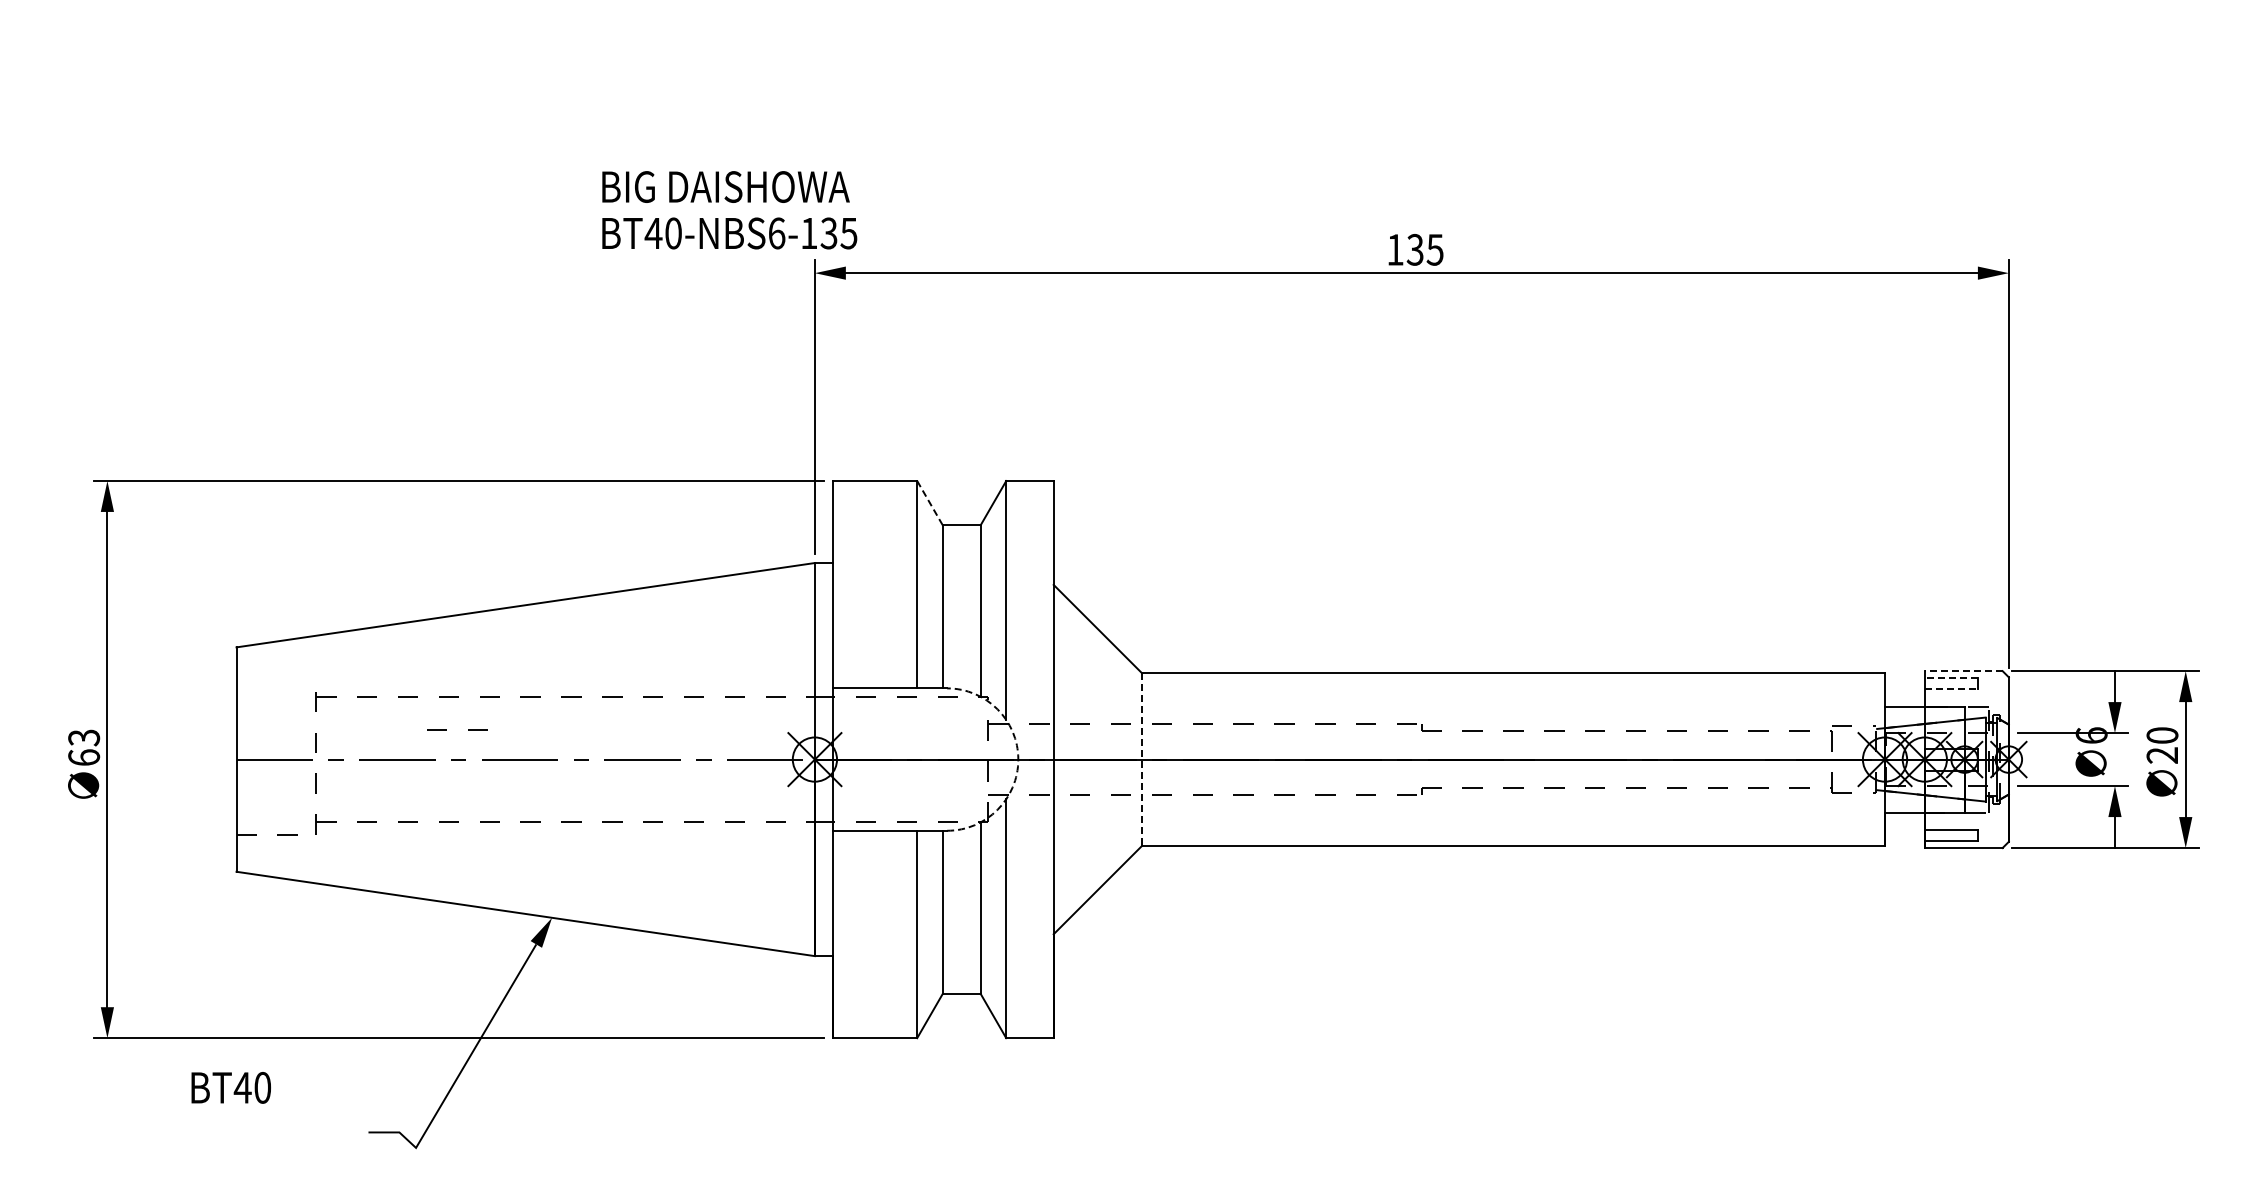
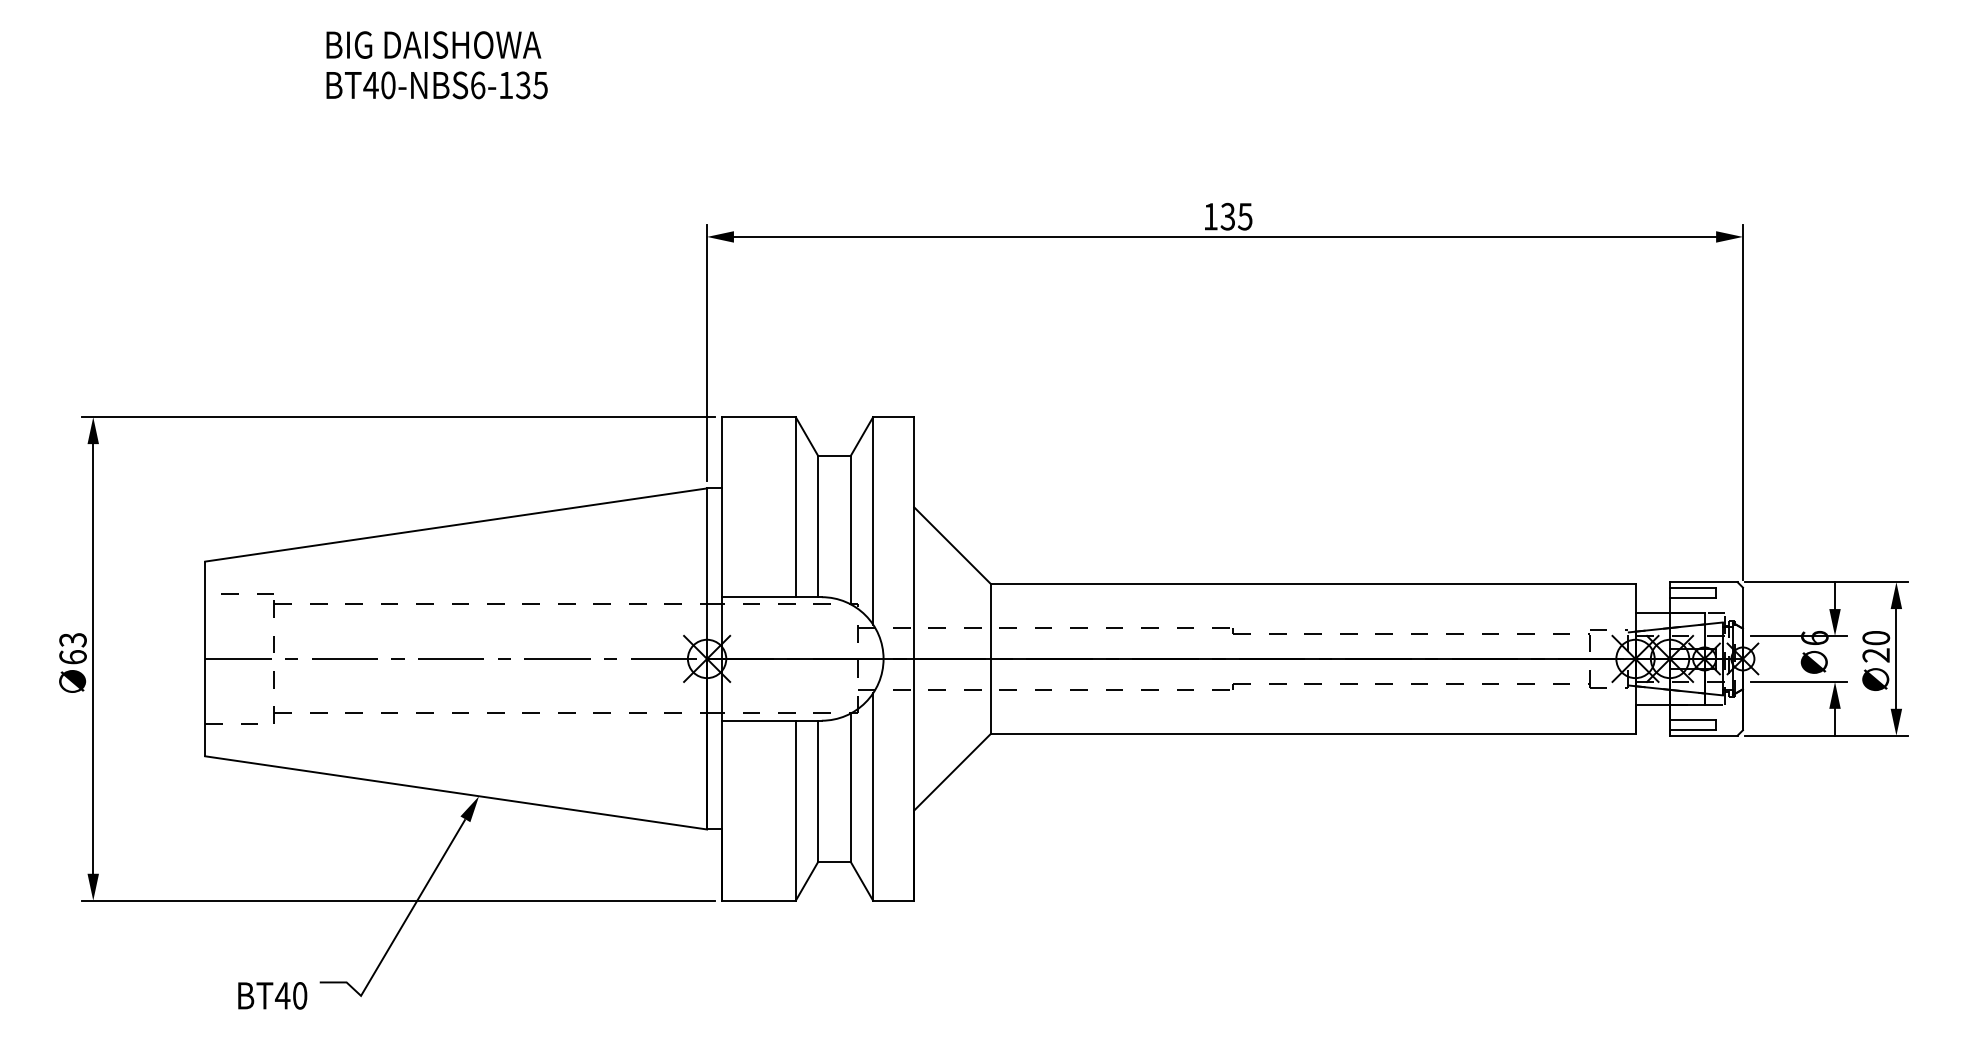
text: (729, 210) -> (436, 65), moved
line: (929, 503) -> (806, 436), dashed -> solid
line: (1963, 671) -> (1703, 582), dashed -> solid
line: (1951, 678) -> (1693, 588), dashed -> solid
line: (1951, 689) -> (1693, 598), dashed -> solid
line: (446, 729) -> (238, 592), moved
arc: (1018, 759) -> (883, 658), dashed -> solid
line: (1142, 760) -> (991, 659), dashed -> solid
text: (230, 1087) -> (272, 995), moved

